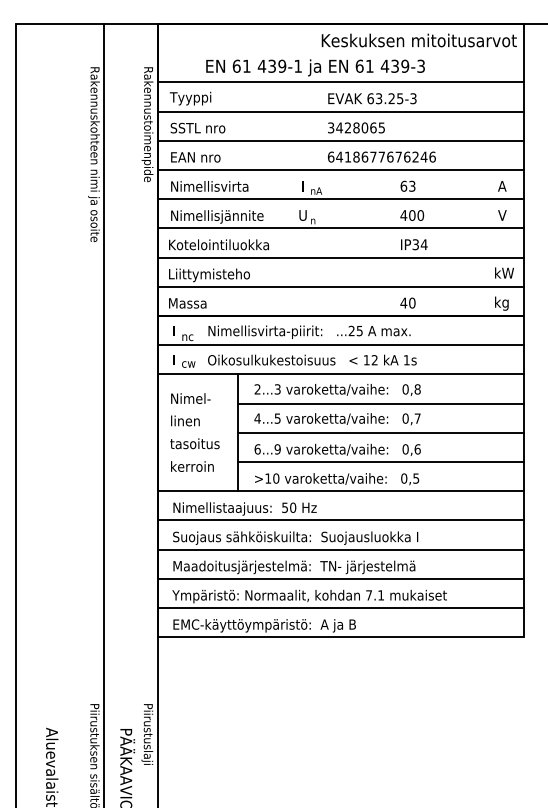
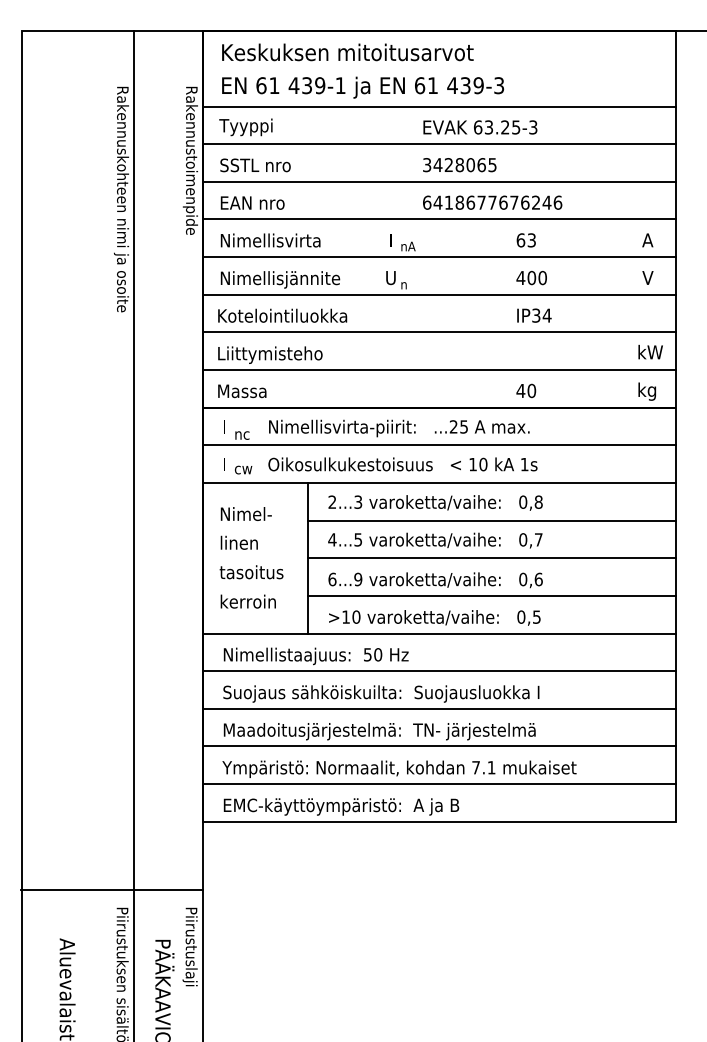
text: (419, 40) -> (347, 52), moved
text: (315, 67) -> (363, 87), moved
text: (374, 360) -> (483, 464), 12 -> 10
line: (87, 689) -> (112, 889), added

